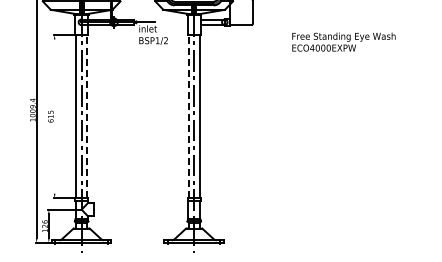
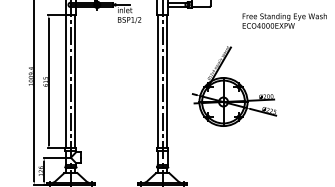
line: (54, 116) -> (48, 81), added
line: (87, 116) -> (75, 81), dashed -> solid
line: (188, 116) -> (158, 81), dashed -> solid
part: (282, 122) -> (234, 86), added

